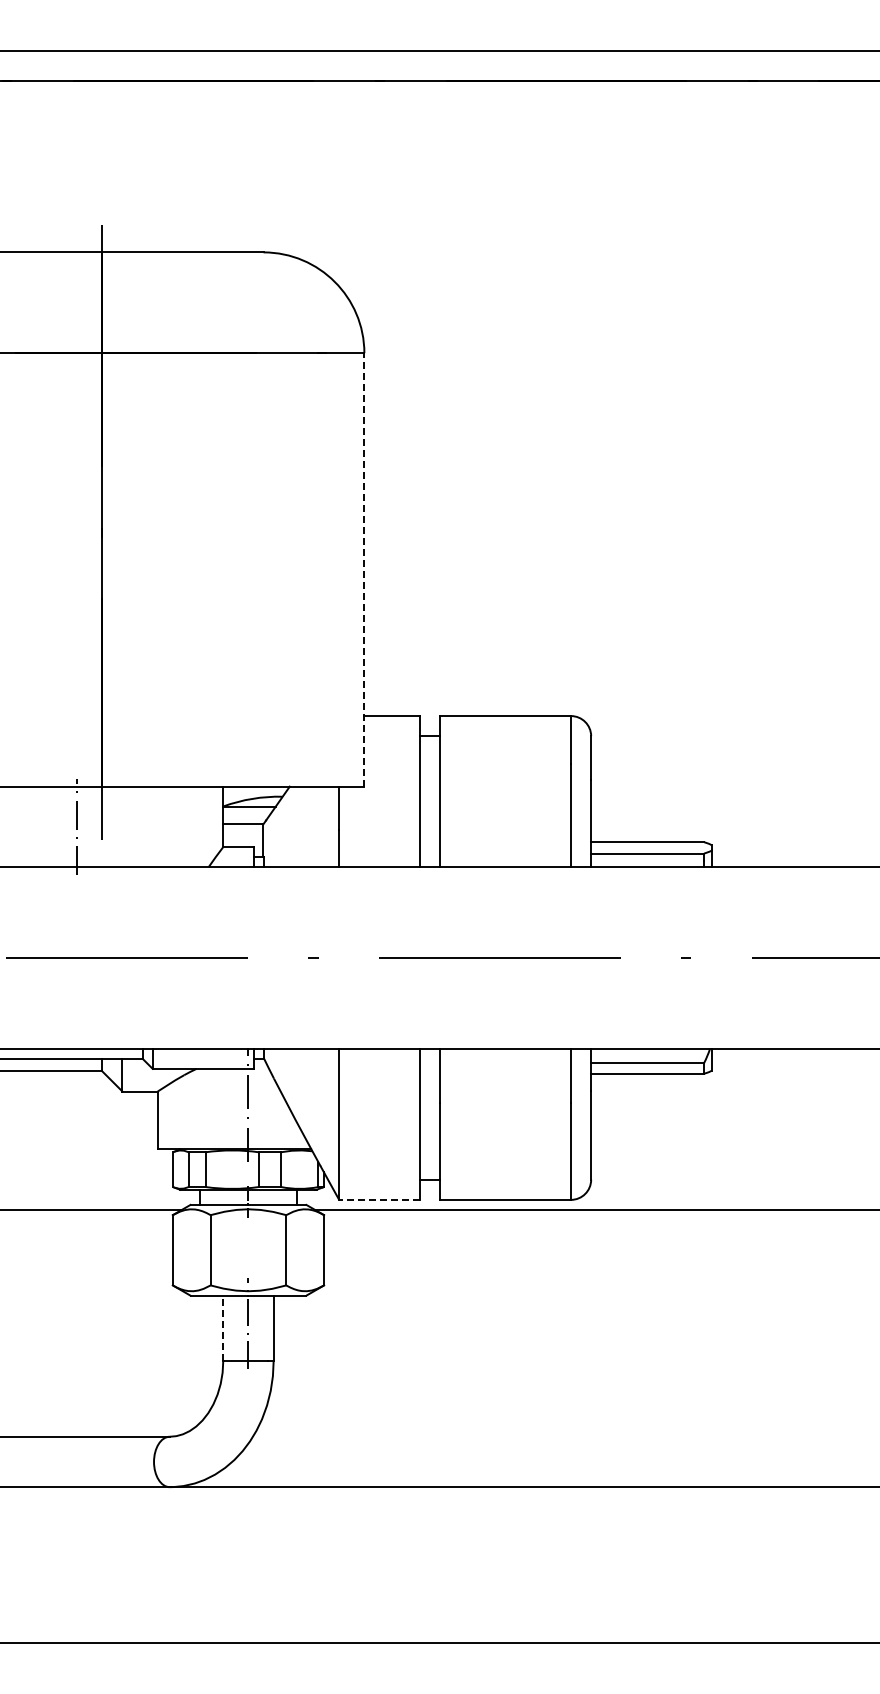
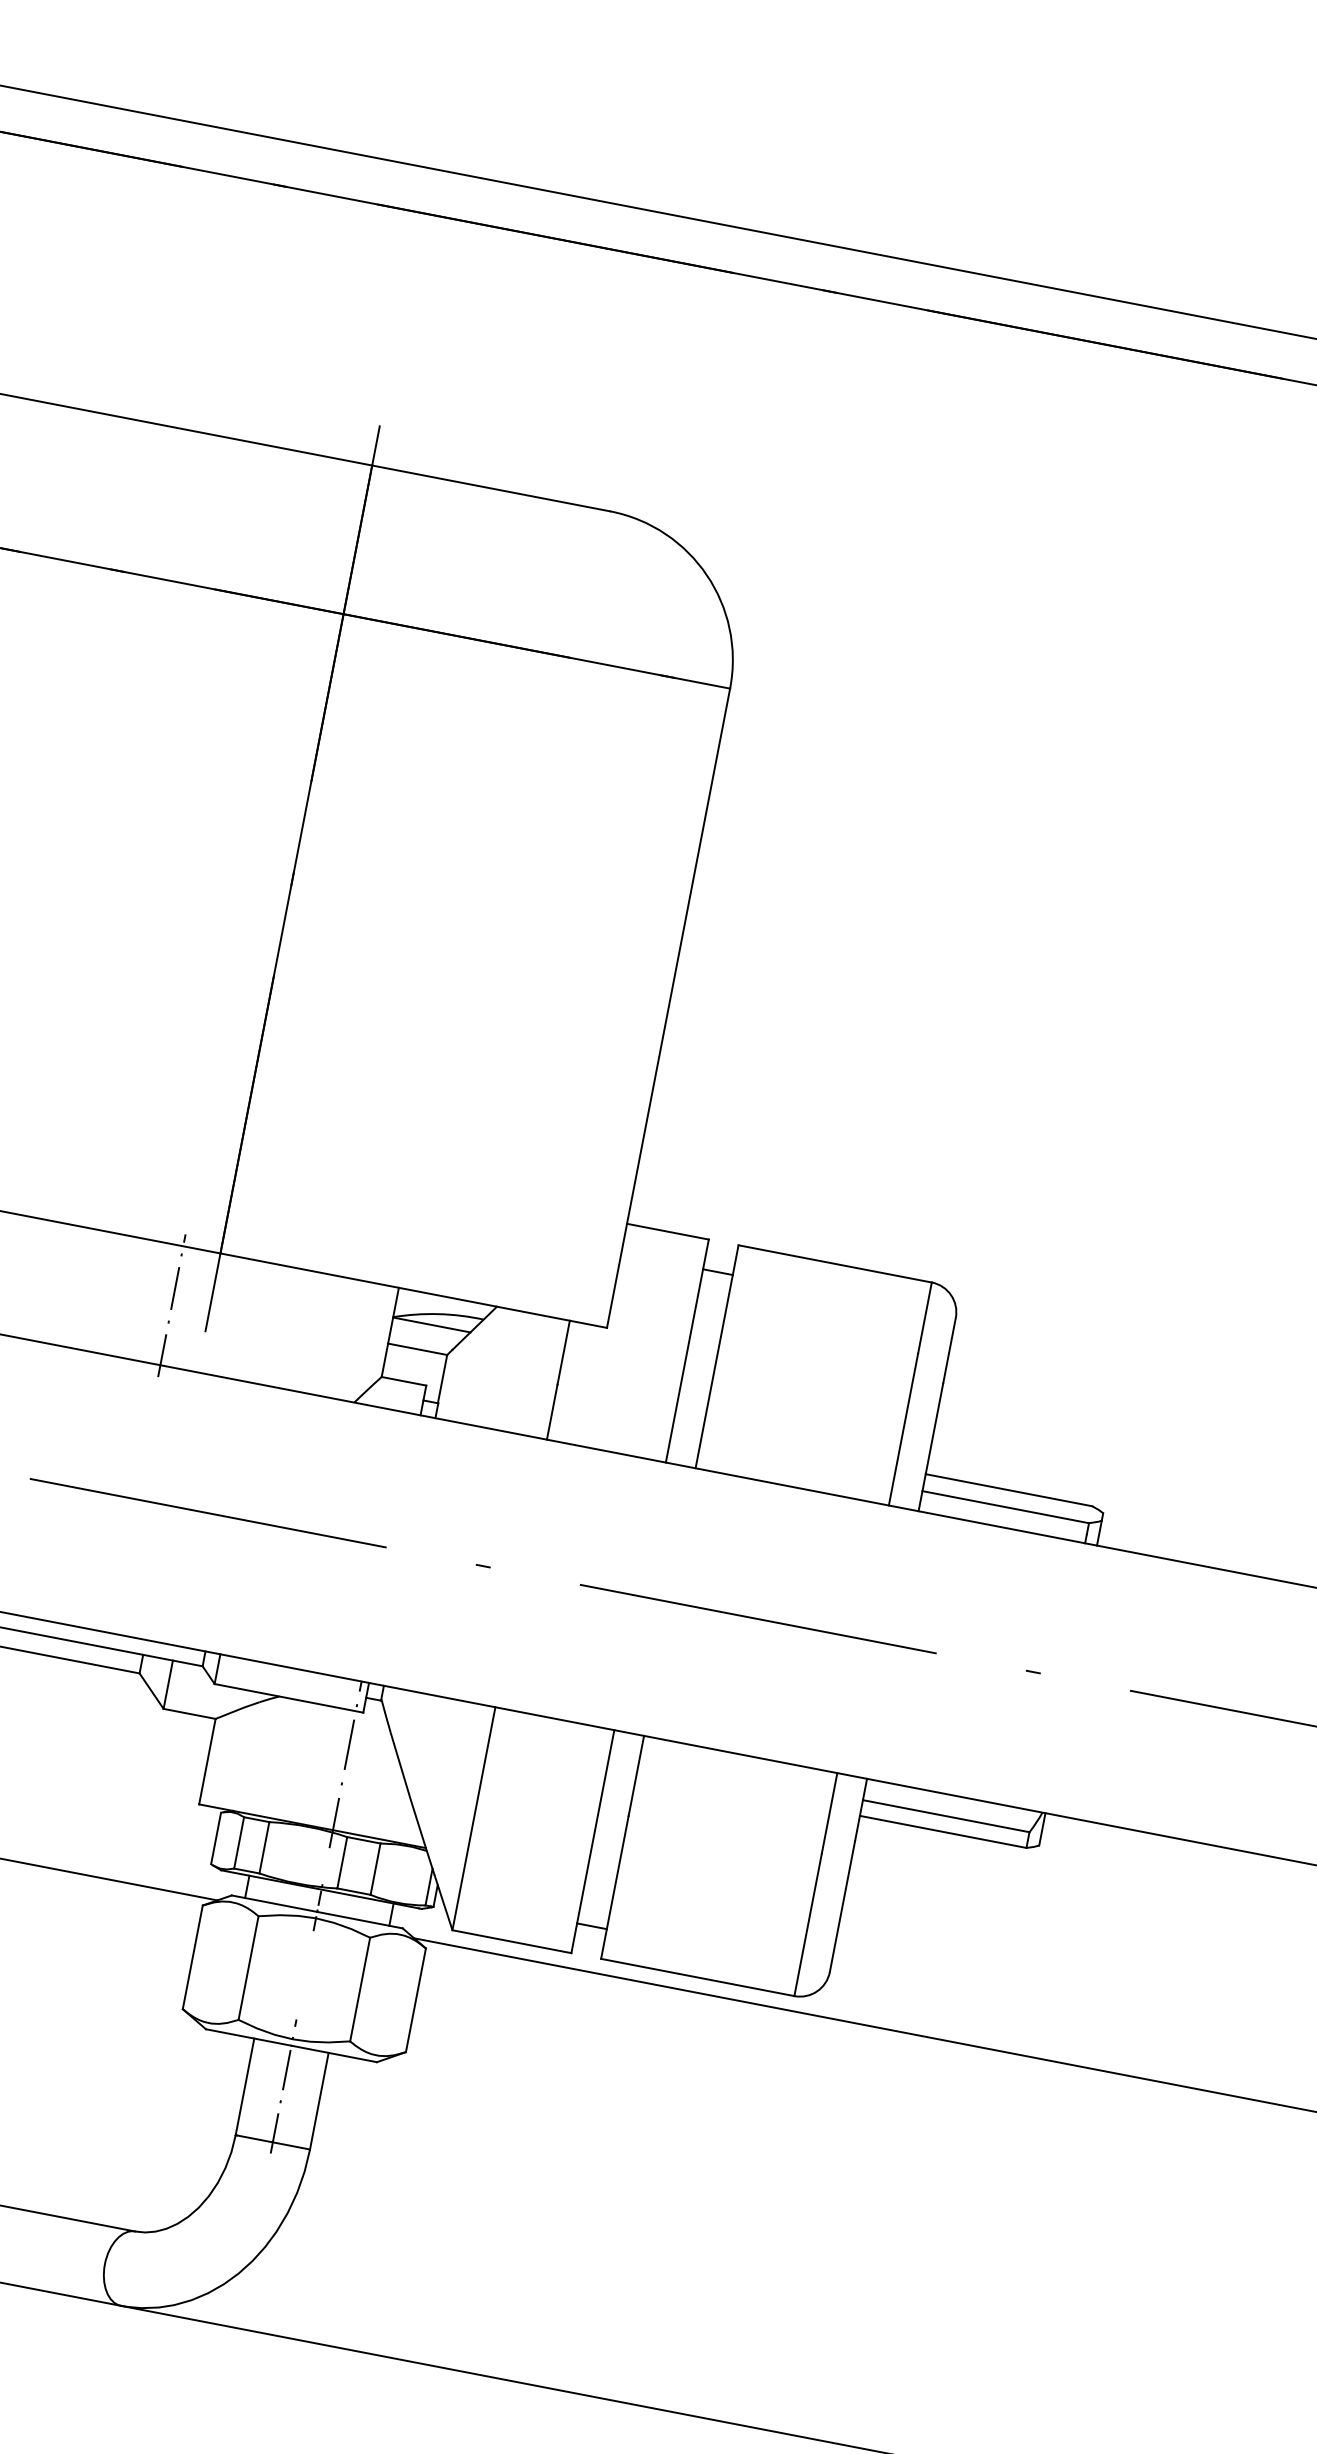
line: (364, 569) -> (668, 1007), dashed -> solid
line: (379, 1199) -> (512, 1941), dashed -> solid
line: (223, 1328) -> (245, 2087), dashed -> solid

